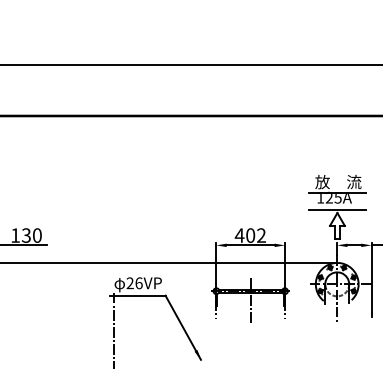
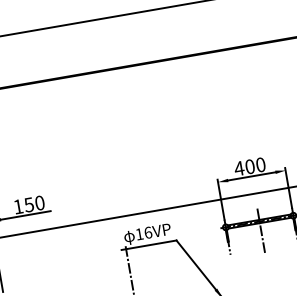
text: (26, 235) -> (29, 204), 130 -> 150
text: (261, 235) -> (260, 164), 402 -> 400
text: (129, 282) -> (138, 233), 26VP -> 16VP

